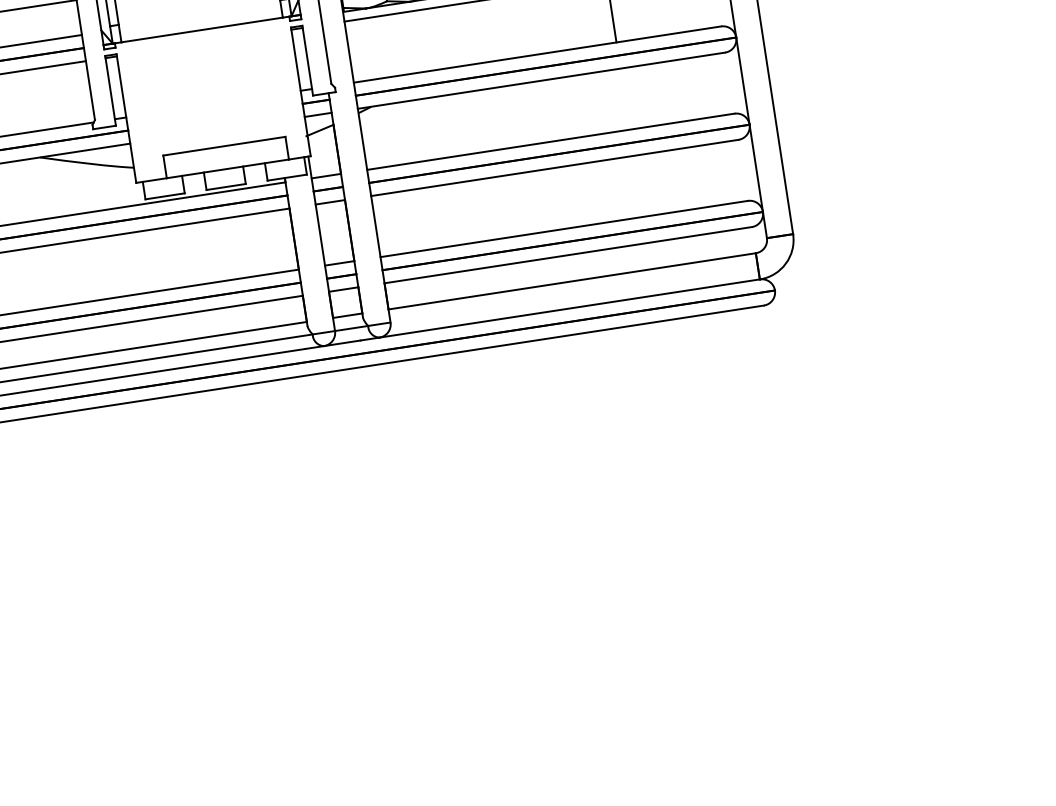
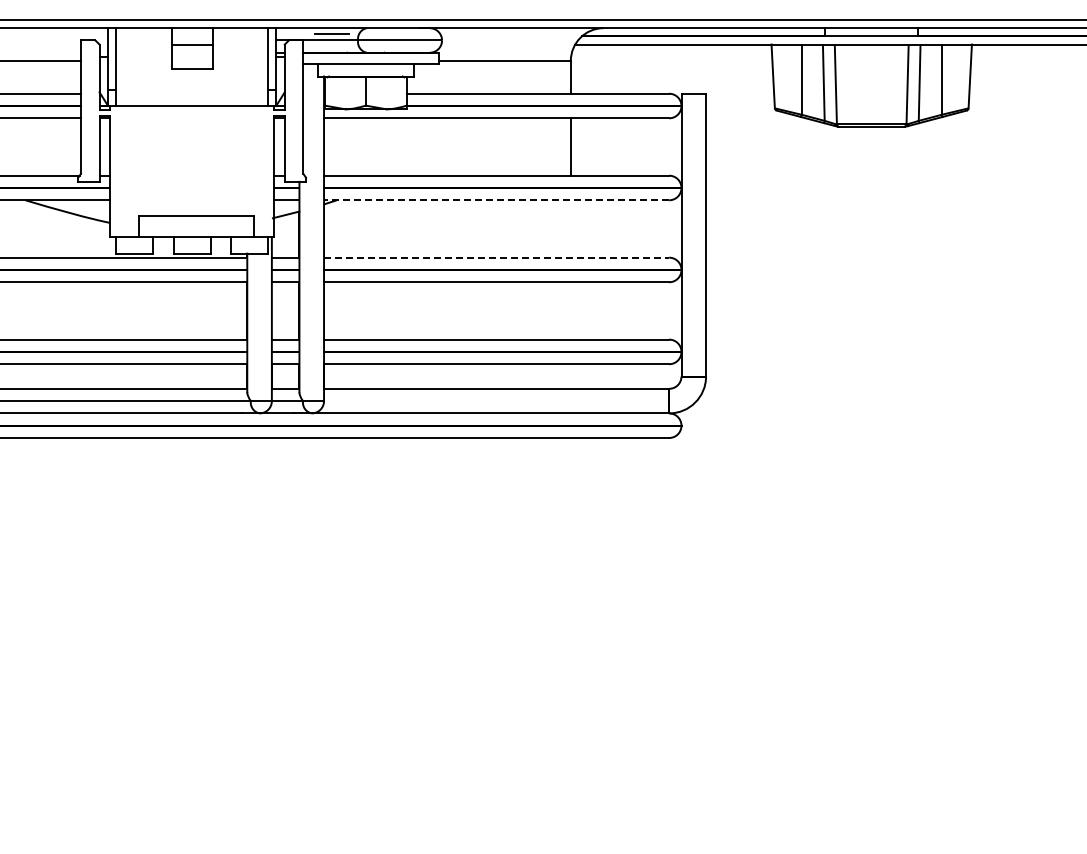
line: (541, 80) -> (496, 200), solid -> dashed
line: (550, 141) -> (496, 257), solid -> dashed

